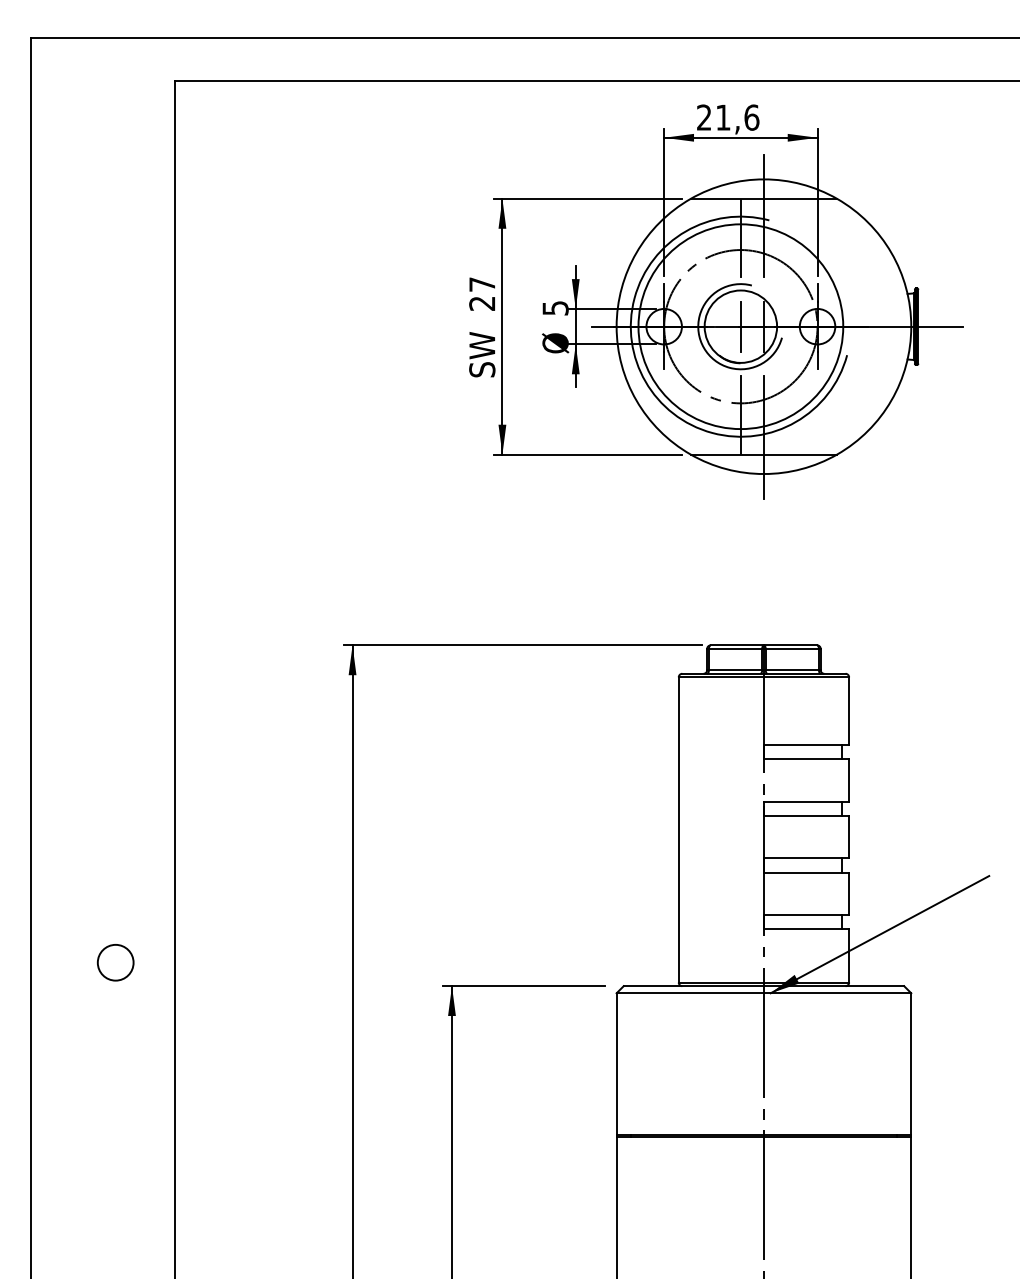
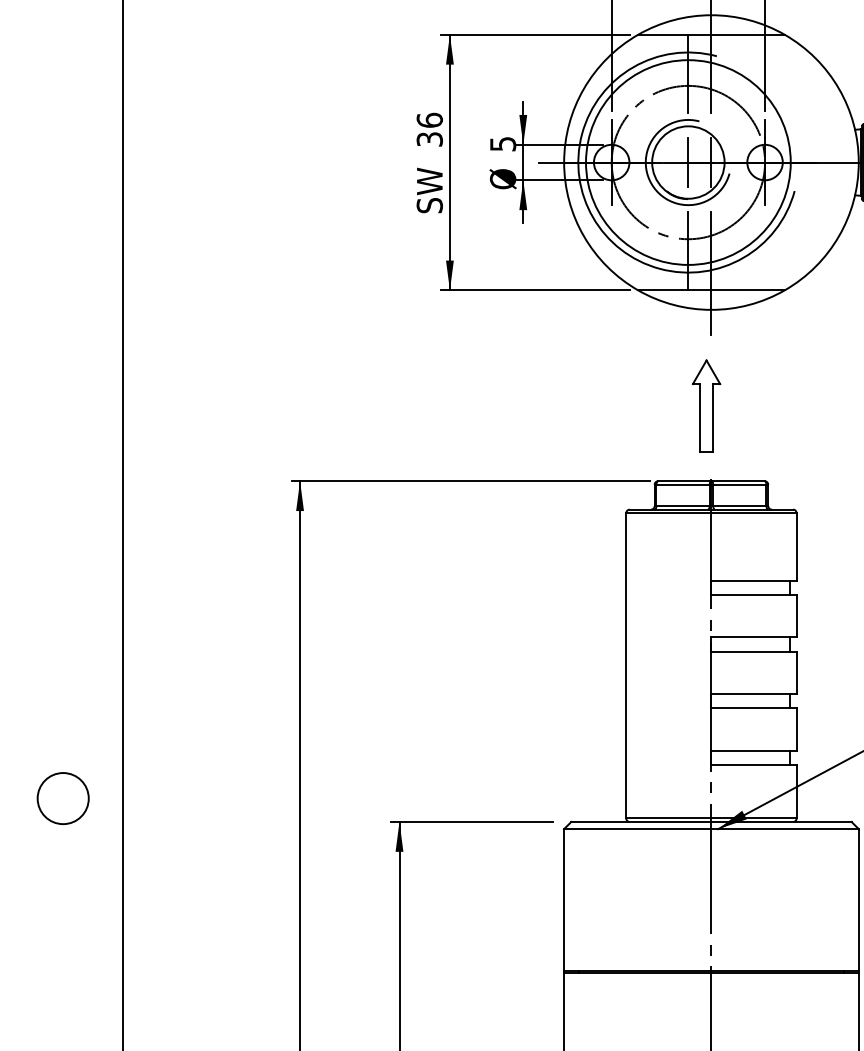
text: (482, 293) -> (430, 129), 27 -> 36
part: (758, 569) -> (706, 405), added
circle: (115, 962) -> (63, 798), size x1.43

